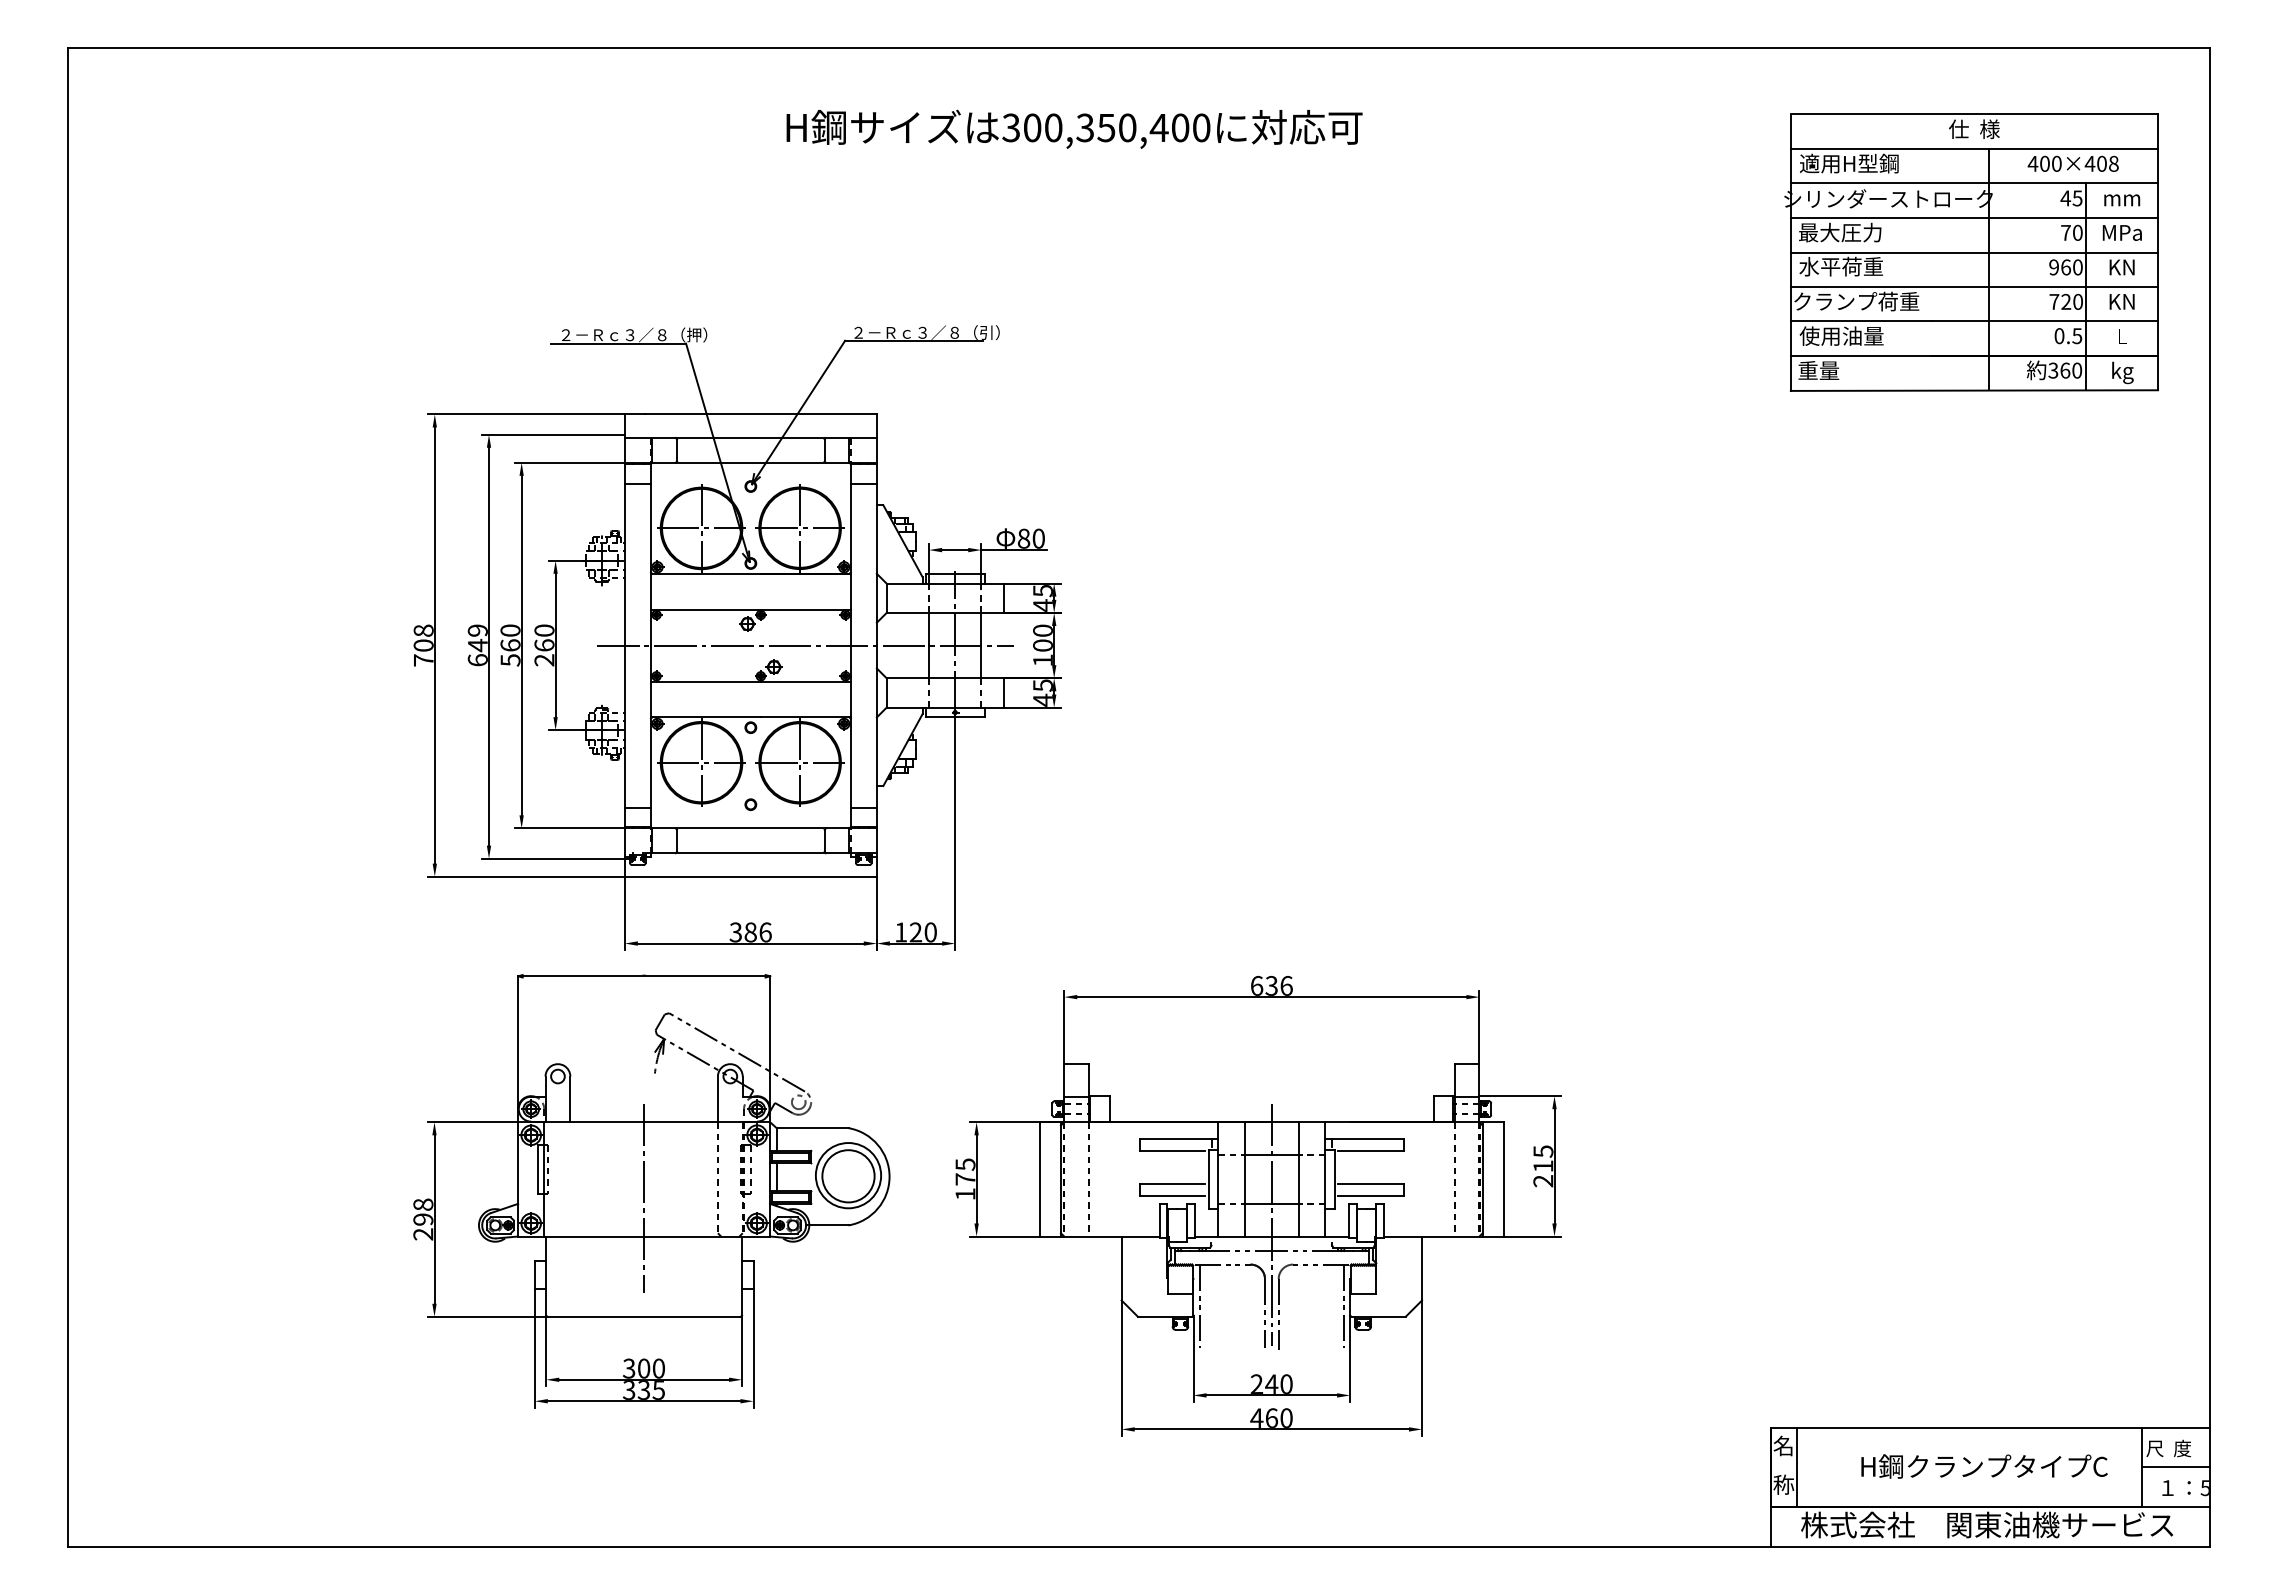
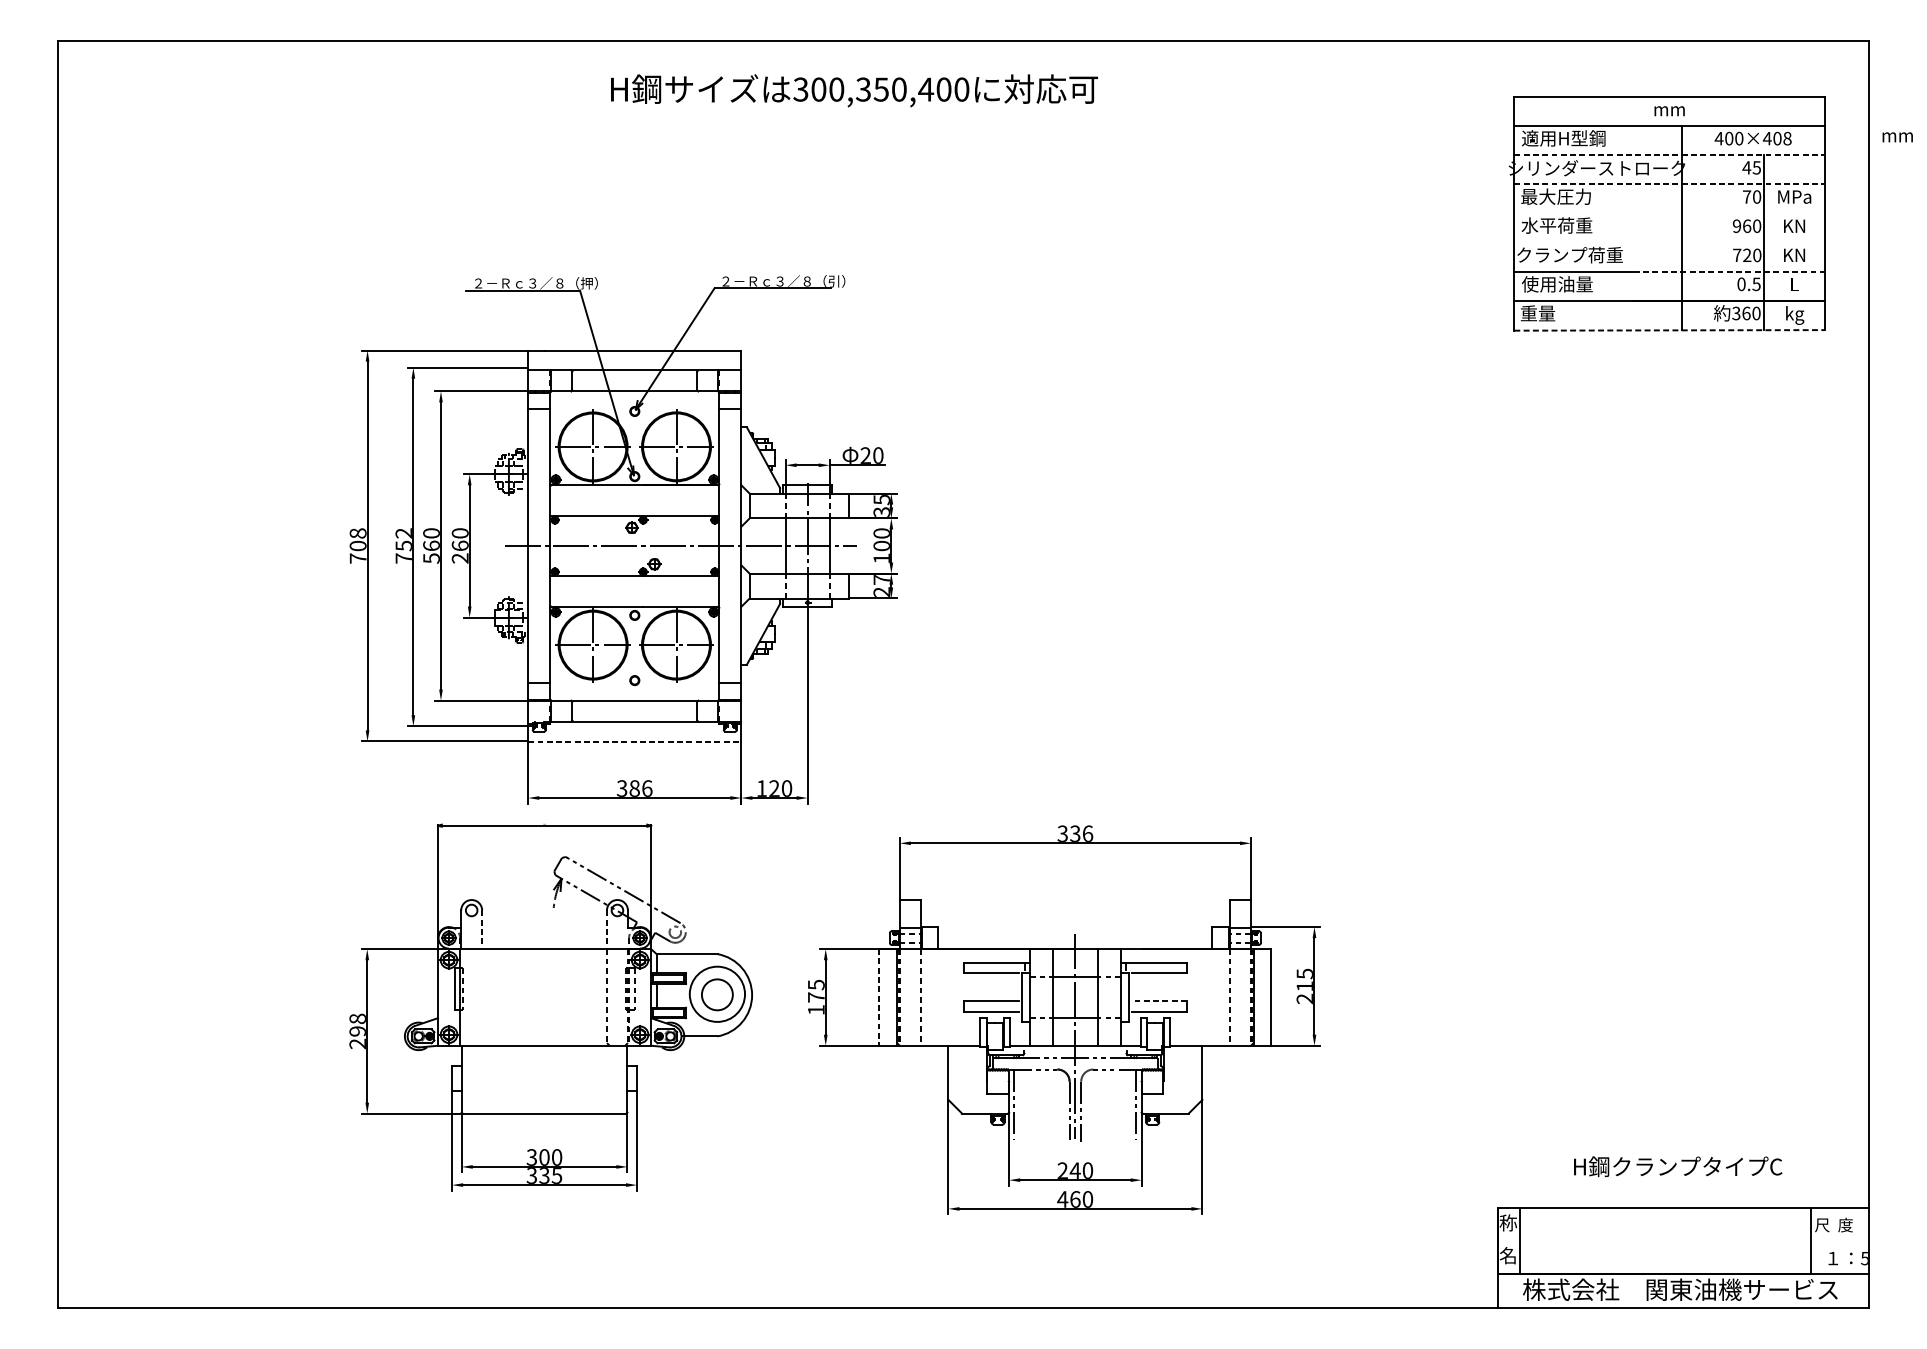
text: (1074, 128) -> (854, 90), moved
text: (1974, 129) -> (1669, 109), 仕  様 -> mm
line: (1974, 183) -> (1669, 155), solid -> dashed
text: (2122, 200) -> (1897, 137), moved
line: (1974, 217) -> (1669, 183), solid -> dashed
line: (1974, 252) -> (1669, 213), removed
line: (1974, 286) -> (1669, 242), removed
line: (2045, 321) -> (1729, 271), solid -> dashed
line: (1974, 390) -> (1669, 330), solid -> dashed
text: (1023, 538) -> (865, 455), 80 -> 20
text: (1042, 605) -> (881, 512), 45 -> 35
text: (477, 645) -> (403, 545), 649 -> 752
text: (1042, 692) -> (881, 585), 45 -> 27
line: (751, 876) -> (635, 741), solid -> dashed
text: (1256, 985) -> (1062, 833), 636 -> 336
line: (570, 1099) -> (482, 929), solid -> dashed
line: (717, 1099) -> (606, 929), solid -> dashed
circle: (848, 1176) -> (717, 995), size x0.7
line: (1040, 1179) -> (879, 997), solid -> dashed
line: (1370, 1183) -> (1158, 1000), solid -> dashed
line: (644, 1198) -> (544, 1013), removed
text: (1783, 1445) -> (1508, 1222), 名 -> 称
text: (1984, 1466) -> (1678, 1166), moved
line: (2175, 1467) -> (1839, 1241), removed
text: (1783, 1484) -> (1508, 1255), 称 -> 名

